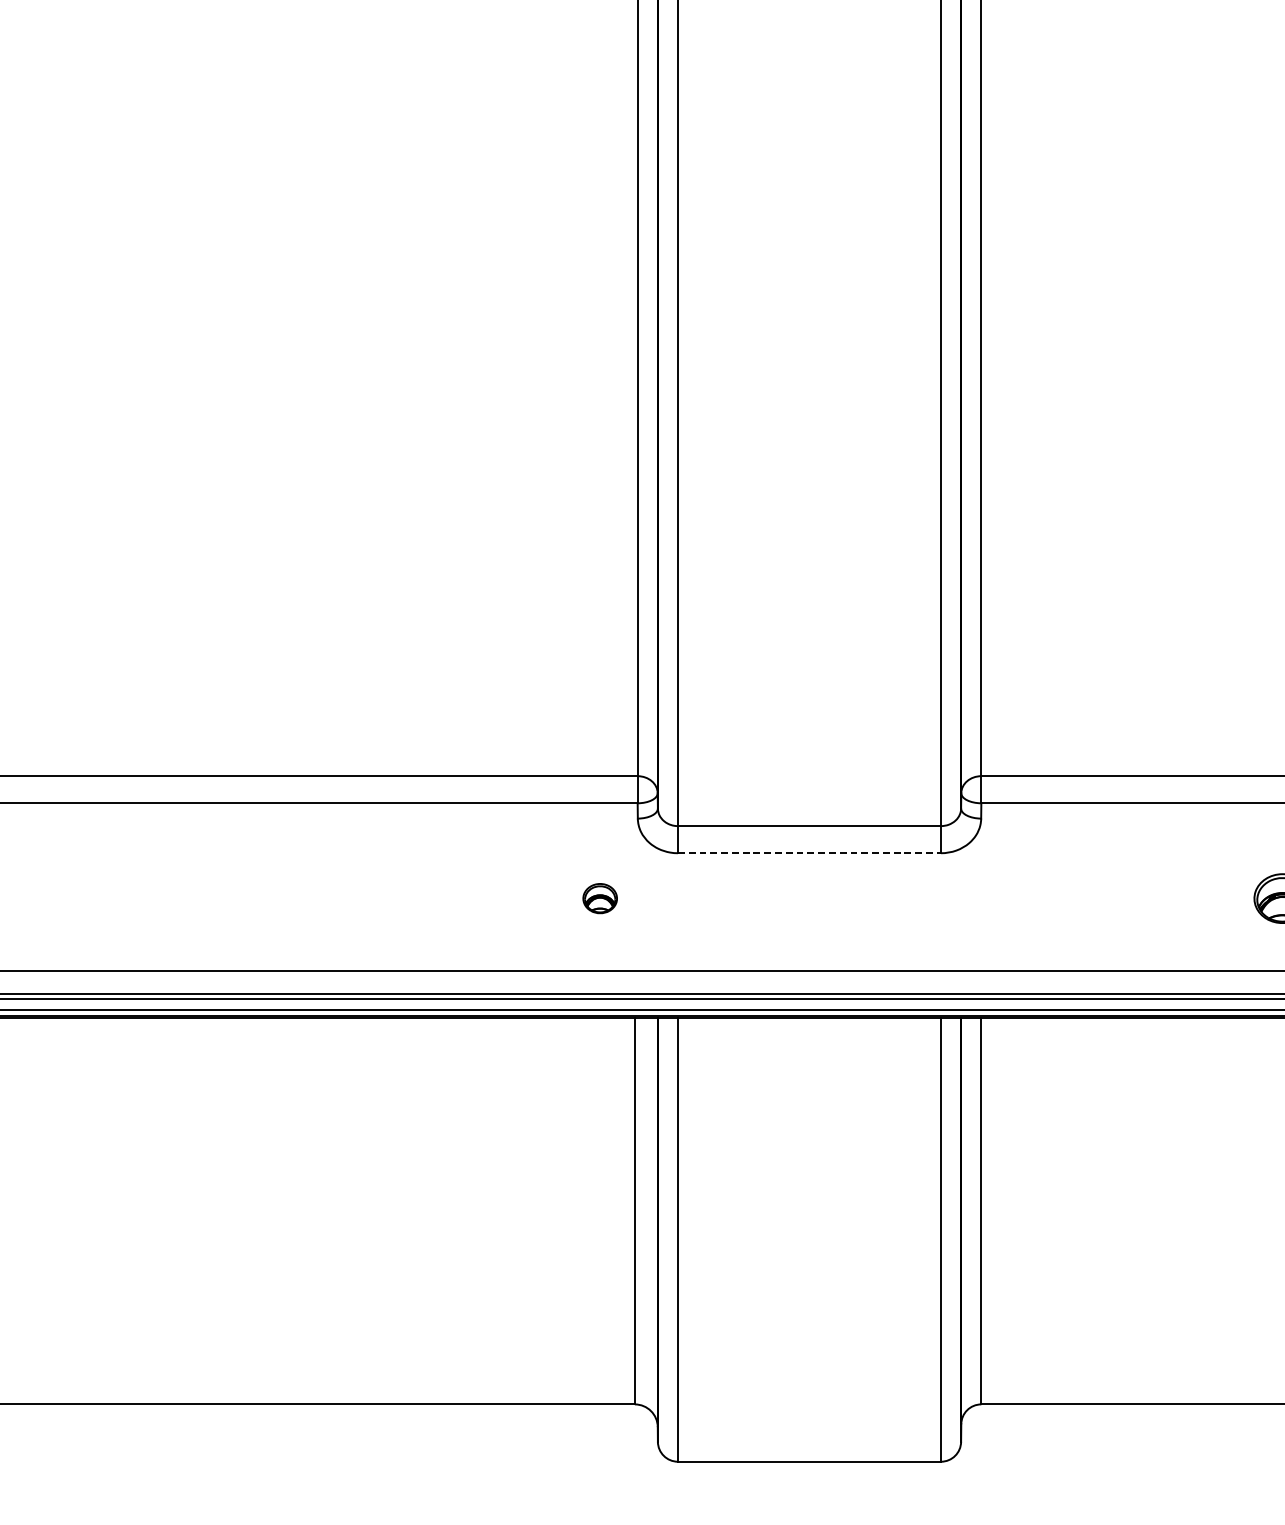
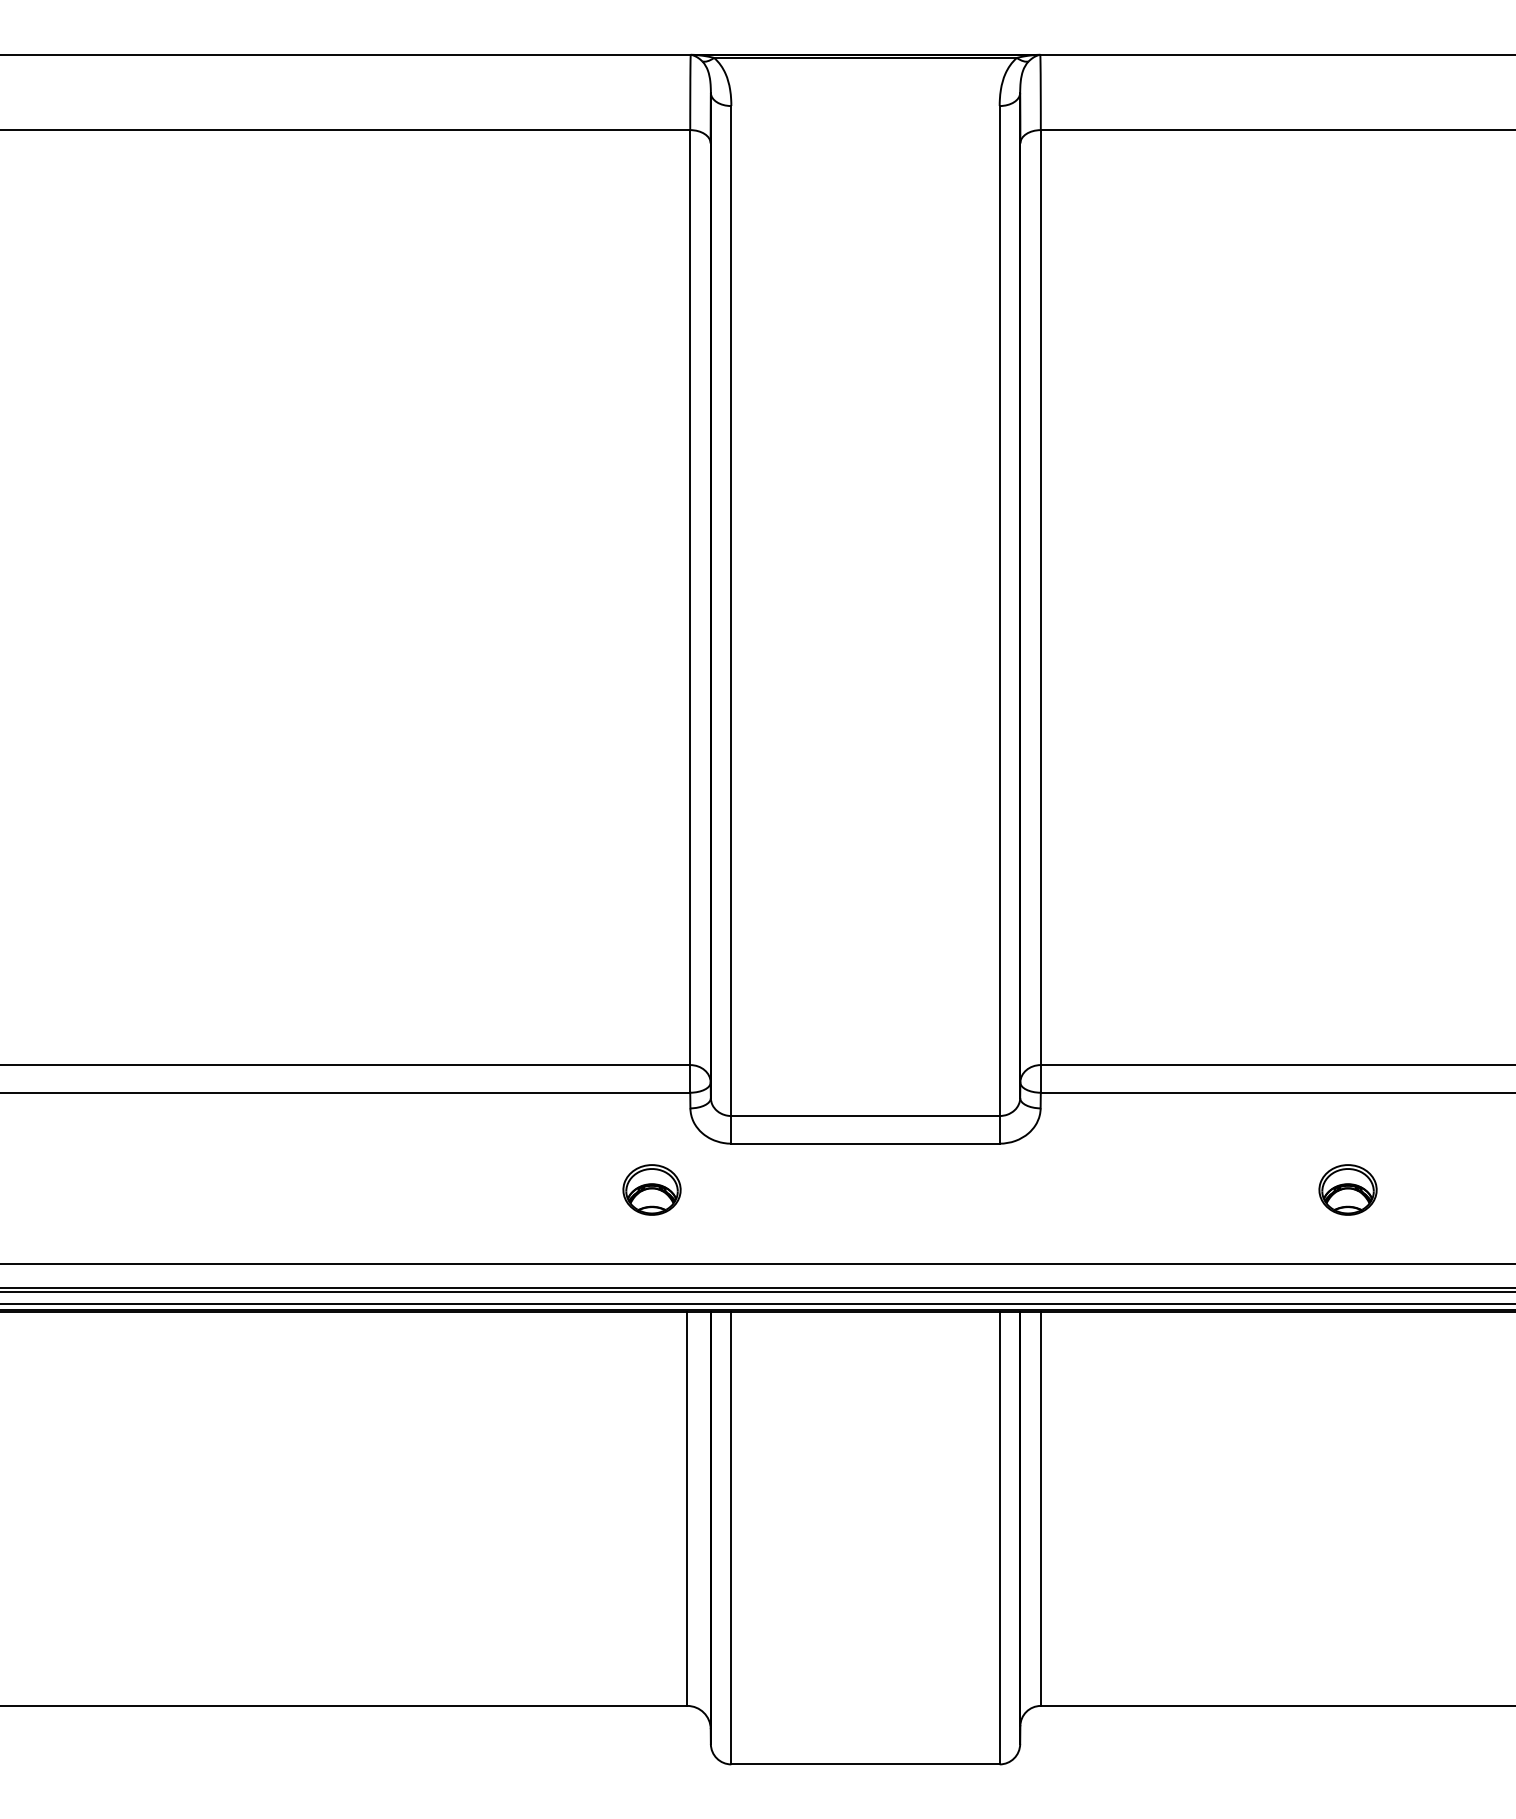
line: (810, 853) -> (866, 1143), dashed -> solid
part: (599, 898) -> (651, 1189), size x1.67

